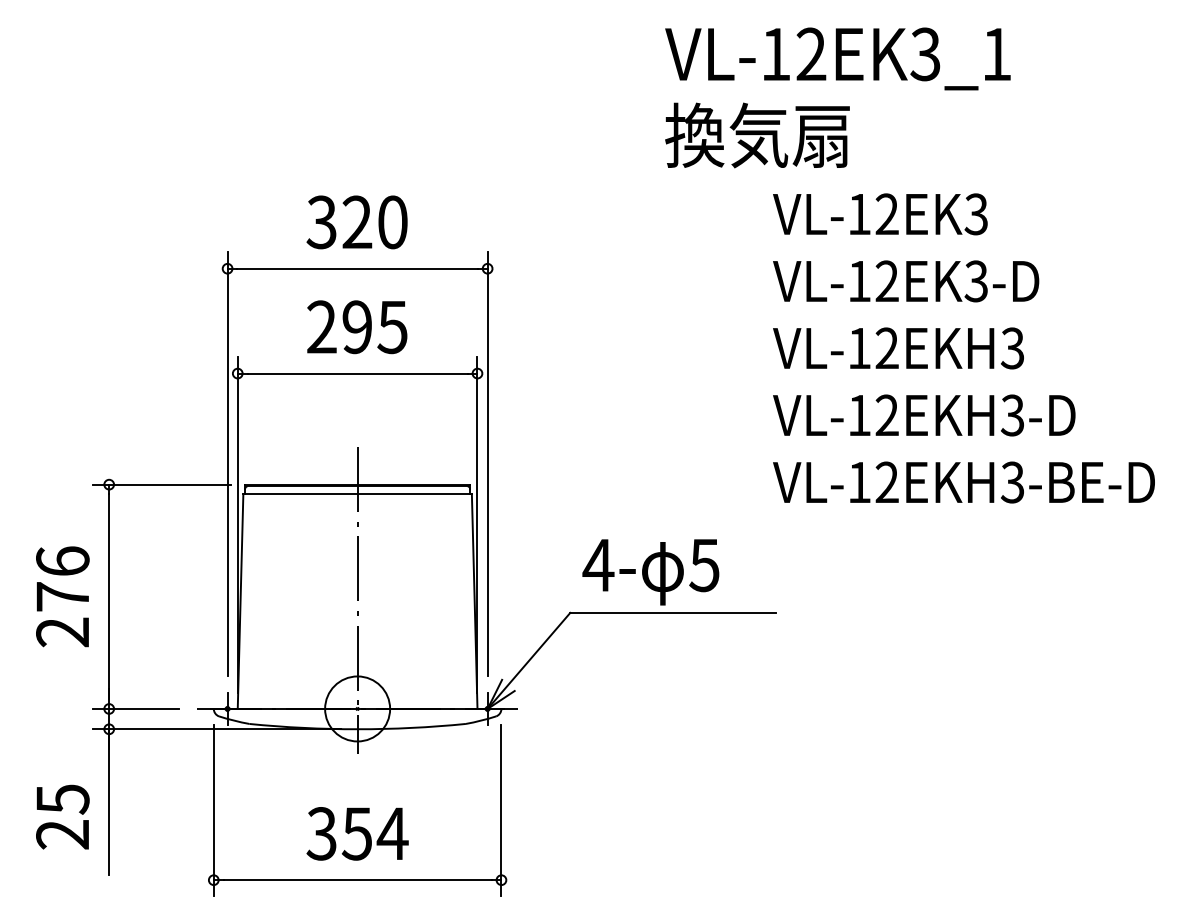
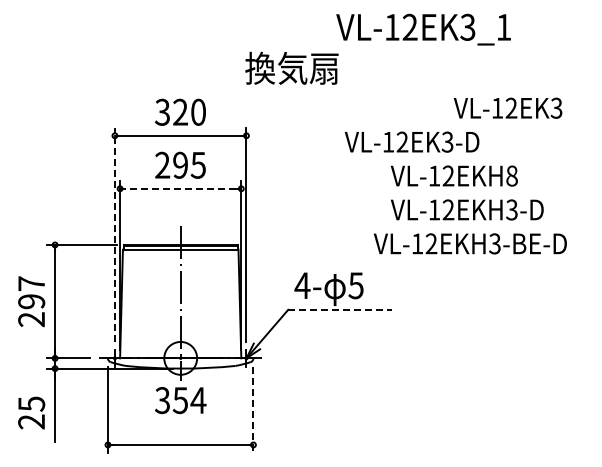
text: (756, 133) -> (291, 67), moved
text: (879, 212) -> (507, 107), moved
text: (904, 280) -> (411, 141), moved
text: (1011, 347) -> (511, 175), VL-12EKH3 -> VL-12EKH8
line: (357, 373) -> (180, 188), solid -> dashed
line: (226, 463) -> (114, 234), solid -> dashed
text: (964, 481) -> (470, 243), moved
text: (62, 578) -> (31, 292), 276 -> 297
line: (673, 612) -> (340, 309), solid -> dashed
line: (501, 812) -> (253, 410), solid -> dashed
text: (357, 833) -> (180, 400), moved

